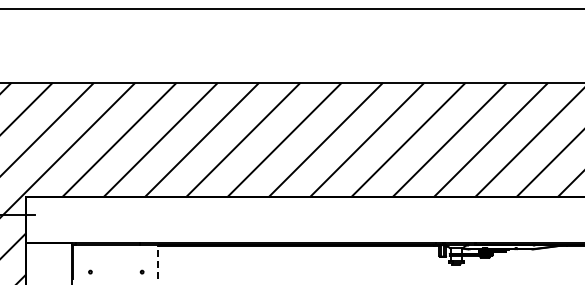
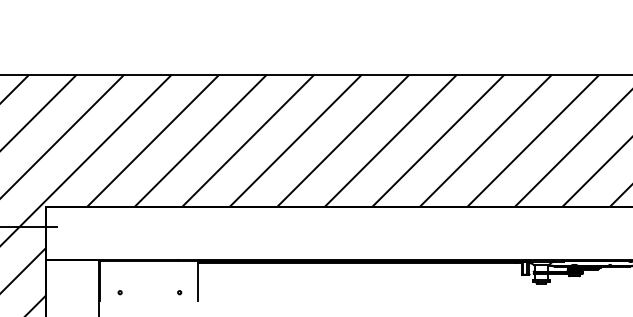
line: (157, 262) -> (197, 281), dashed -> solid

